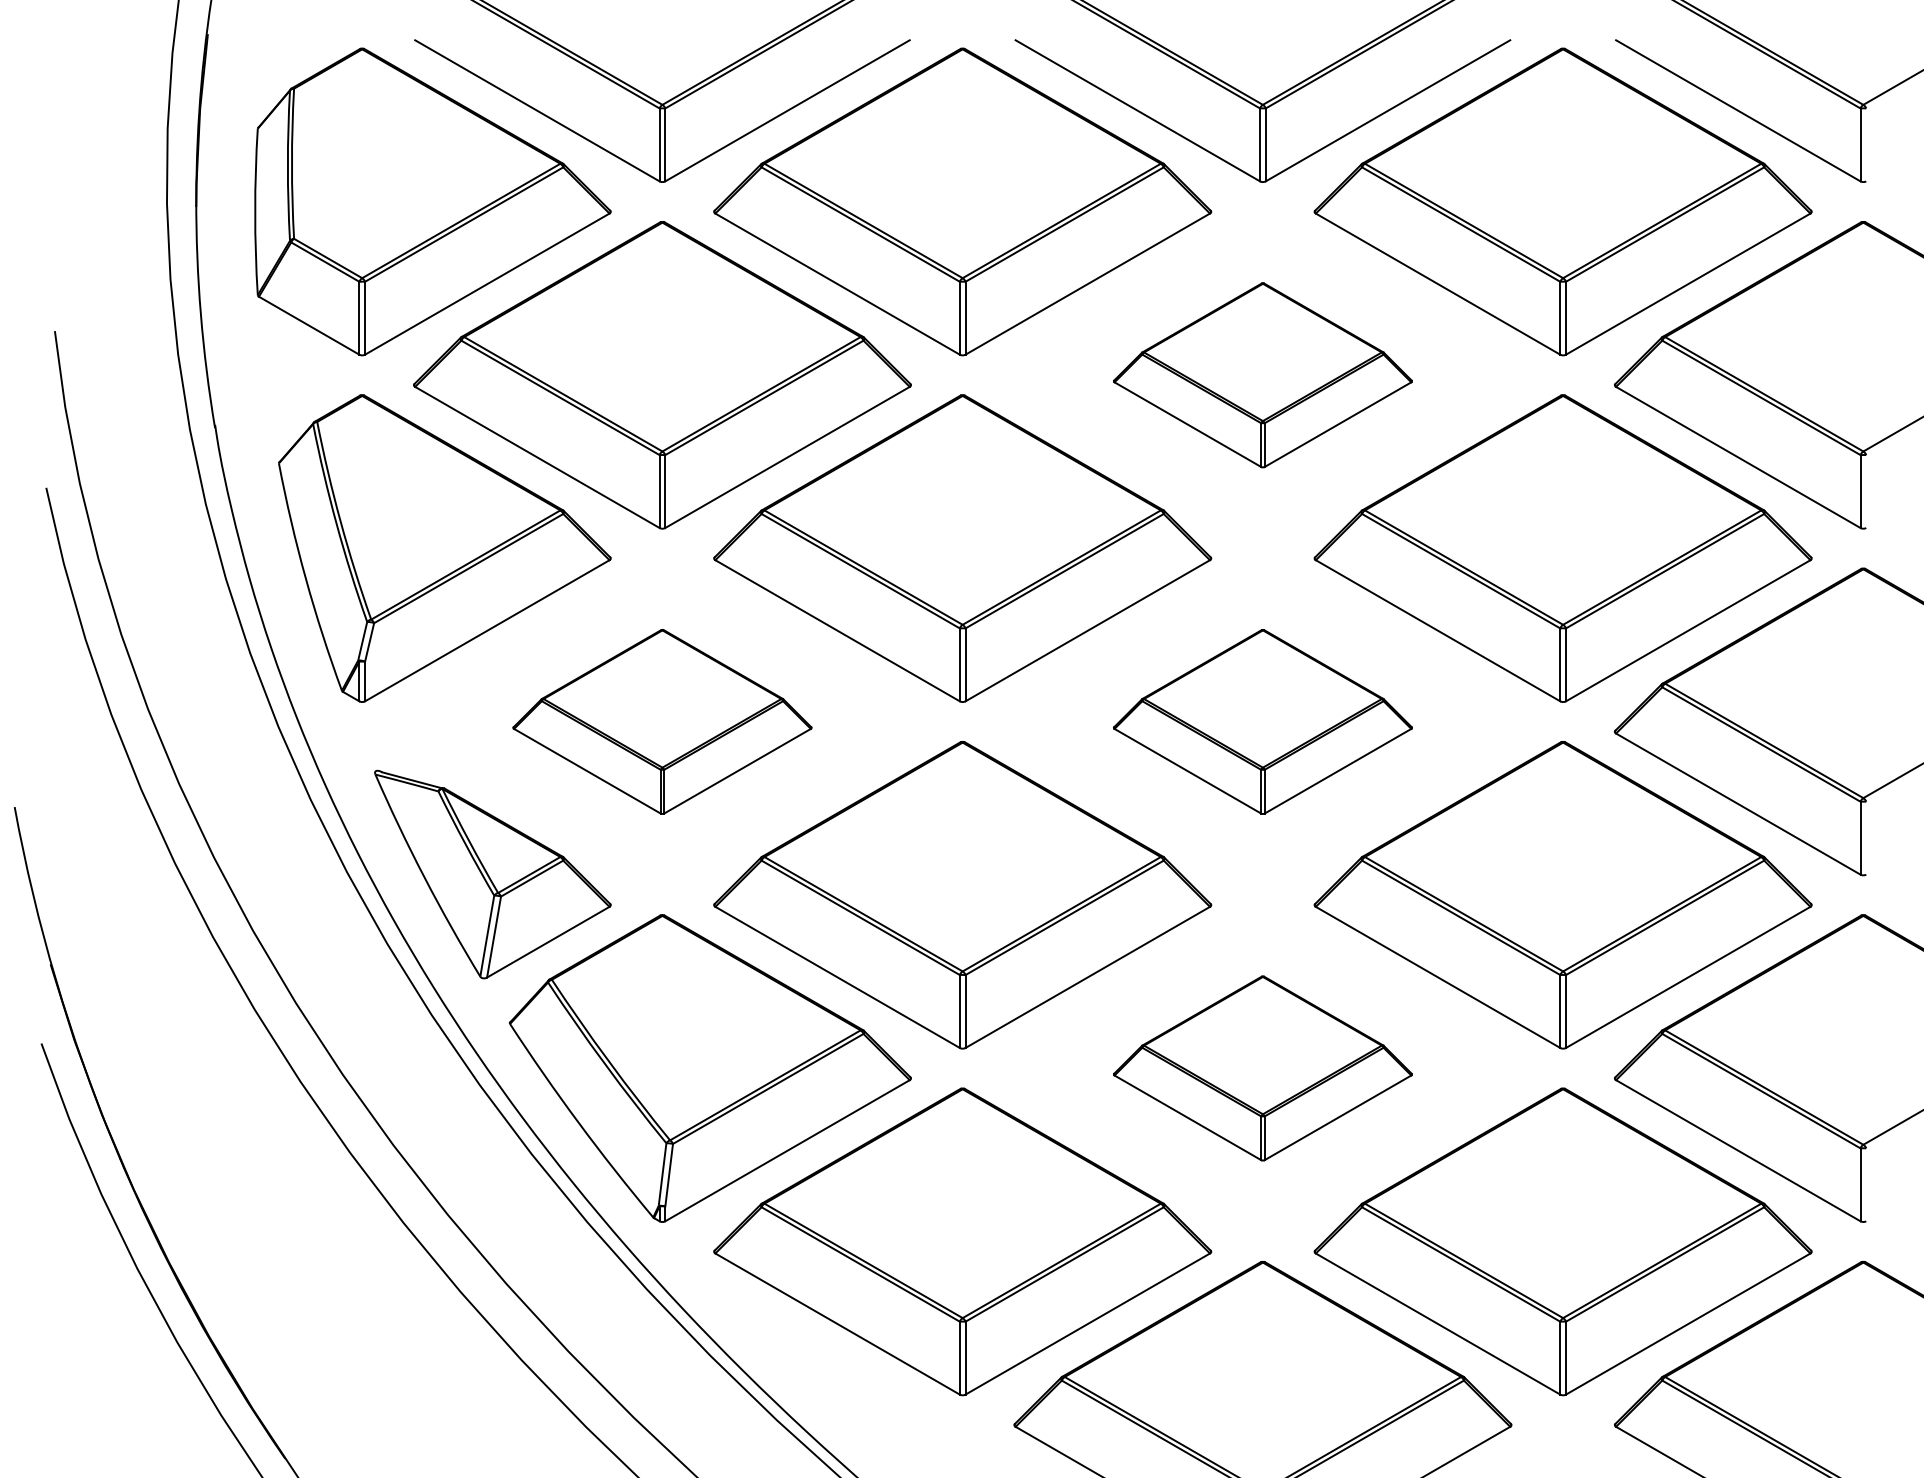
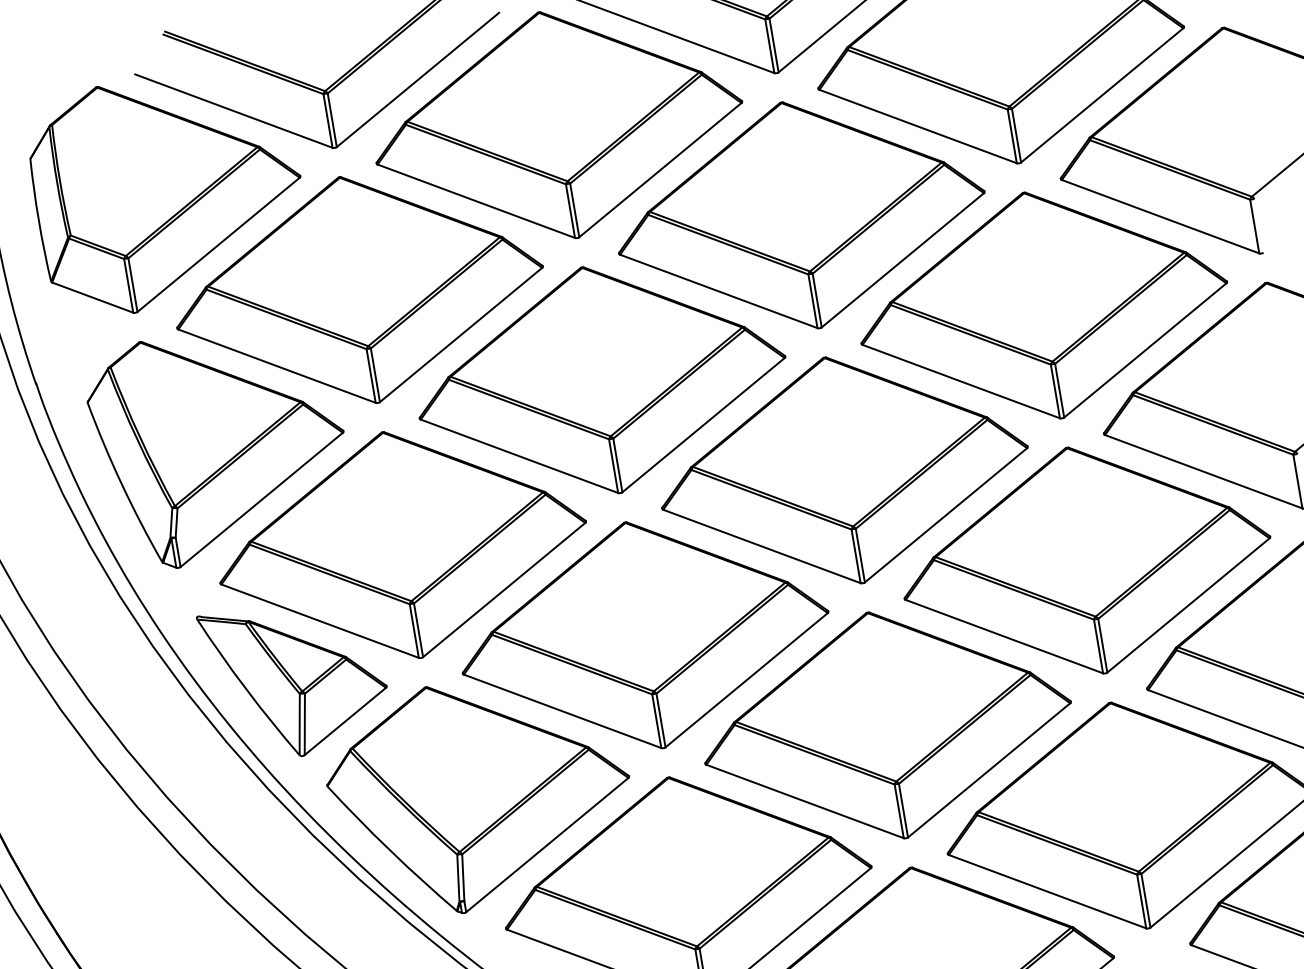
part: (1262, 375) -> (800, 215), size x1.67
part: (662, 721) -> (401, 544), size x1.67
part: (1262, 721) -> (843, 470), size x1.67
part: (1262, 1068) -> (886, 725), size x1.67

